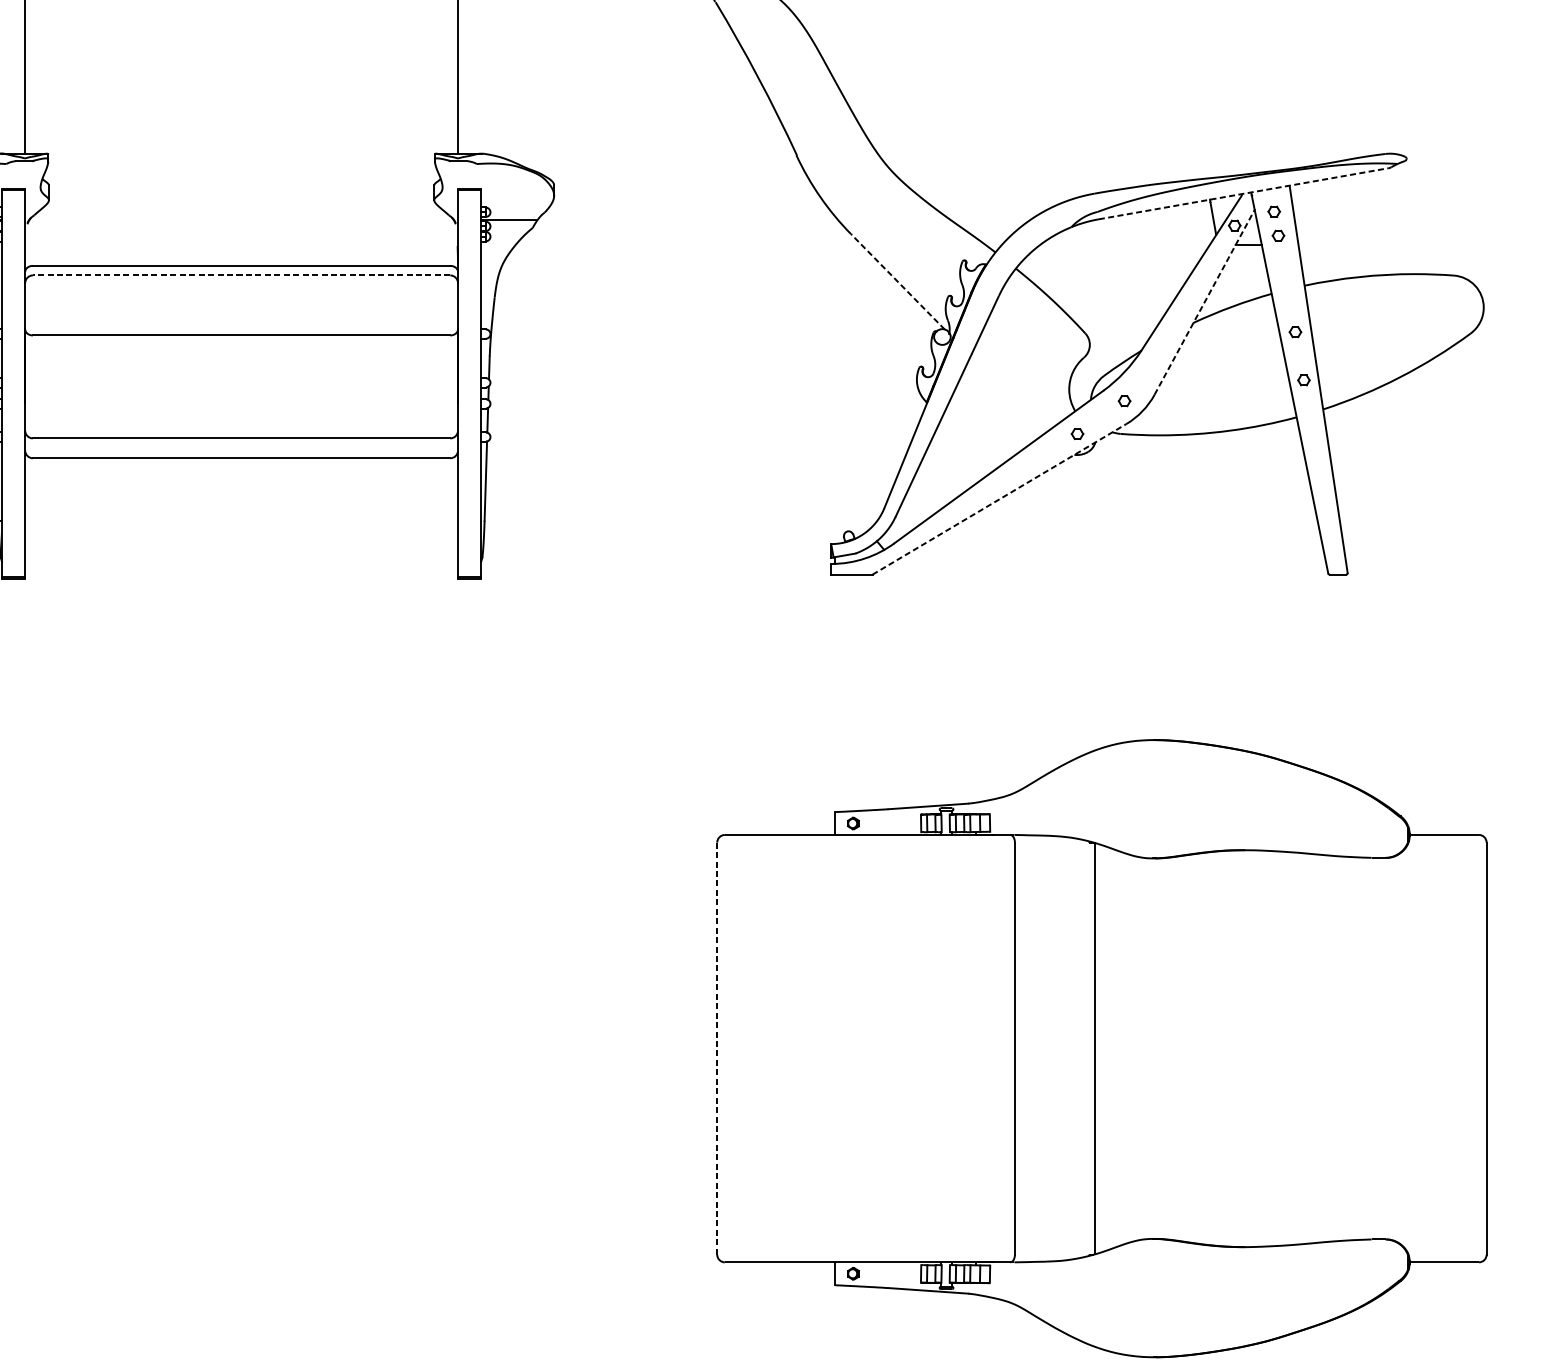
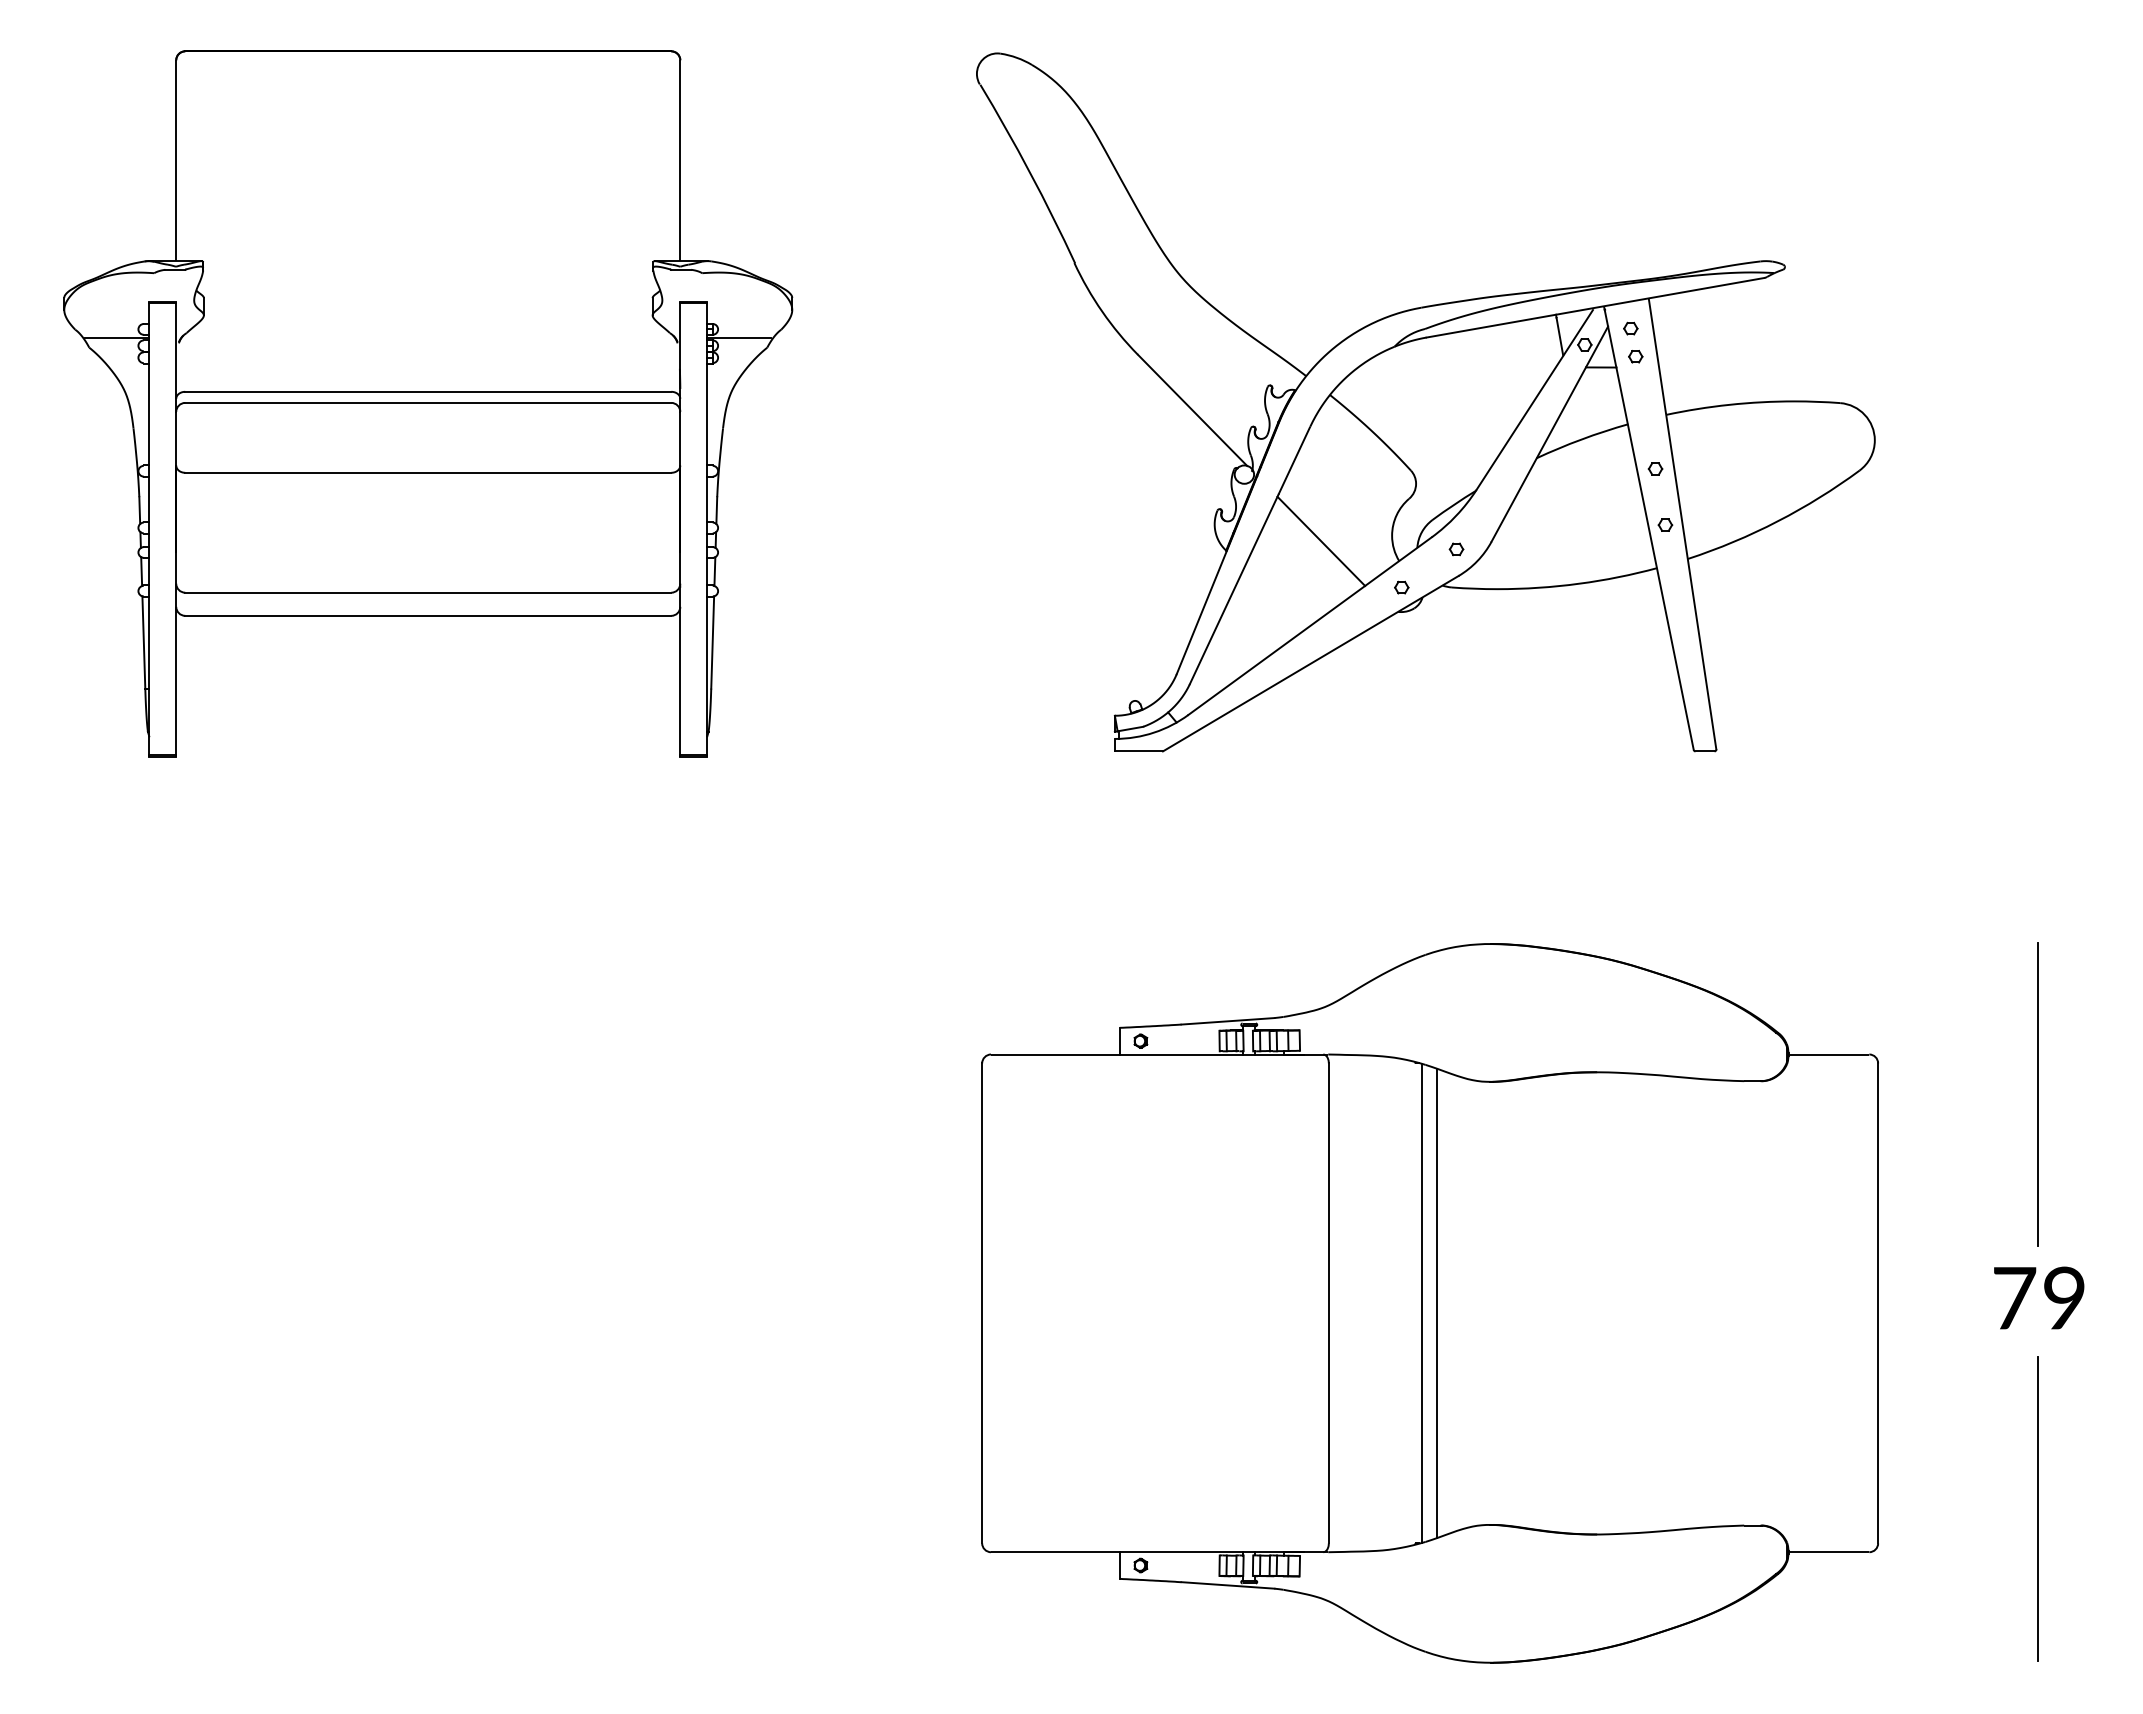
line: (1243, 193) -> (1595, 307), dashed -> solid
line: (240, 275) -> (427, 402), dashed -> solid
line: (897, 281) -> (1192, 410), dashed -> solid
line: (1204, 301) -> (1549, 433), dashed -> solid
line: (1008, 393) -> (1321, 540), added
line: (999, 499) -> (1310, 663), dashed -> solid
line: (717, 1048) -> (982, 1303), dashed -> solid
line: (1107, 1048) -> (1436, 1303), added

